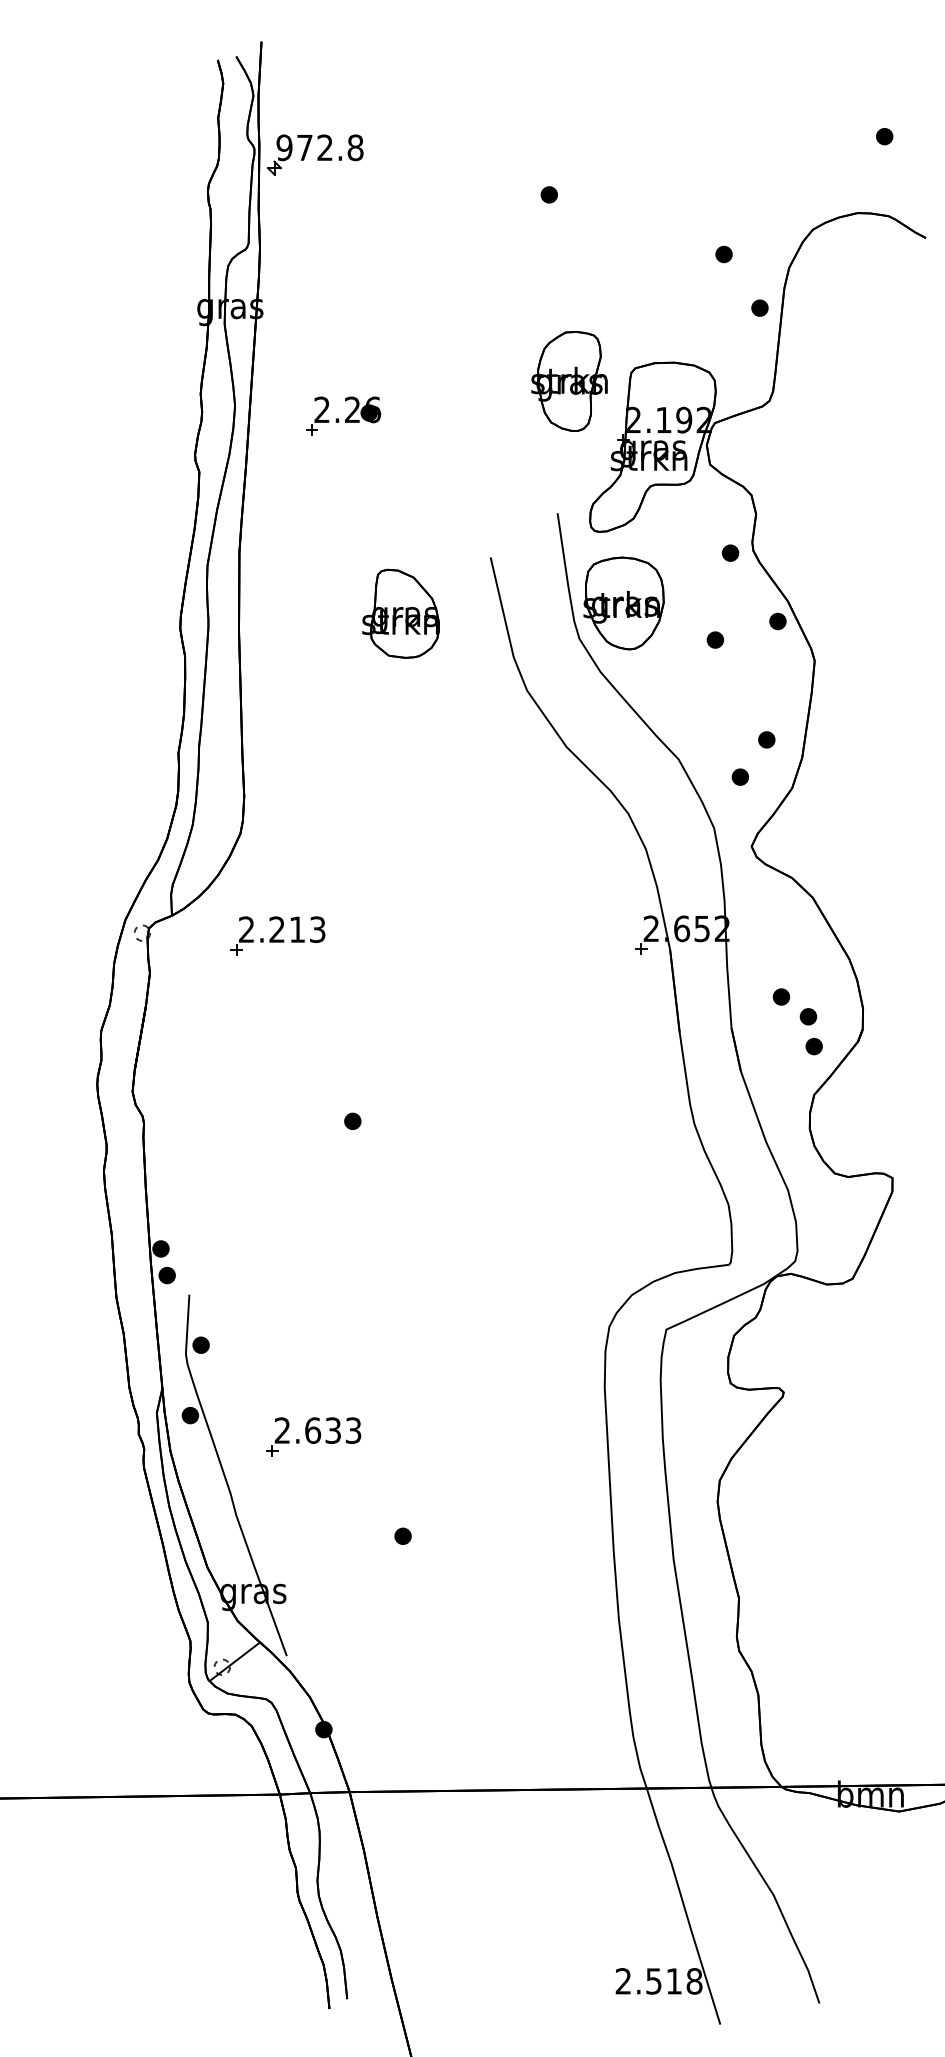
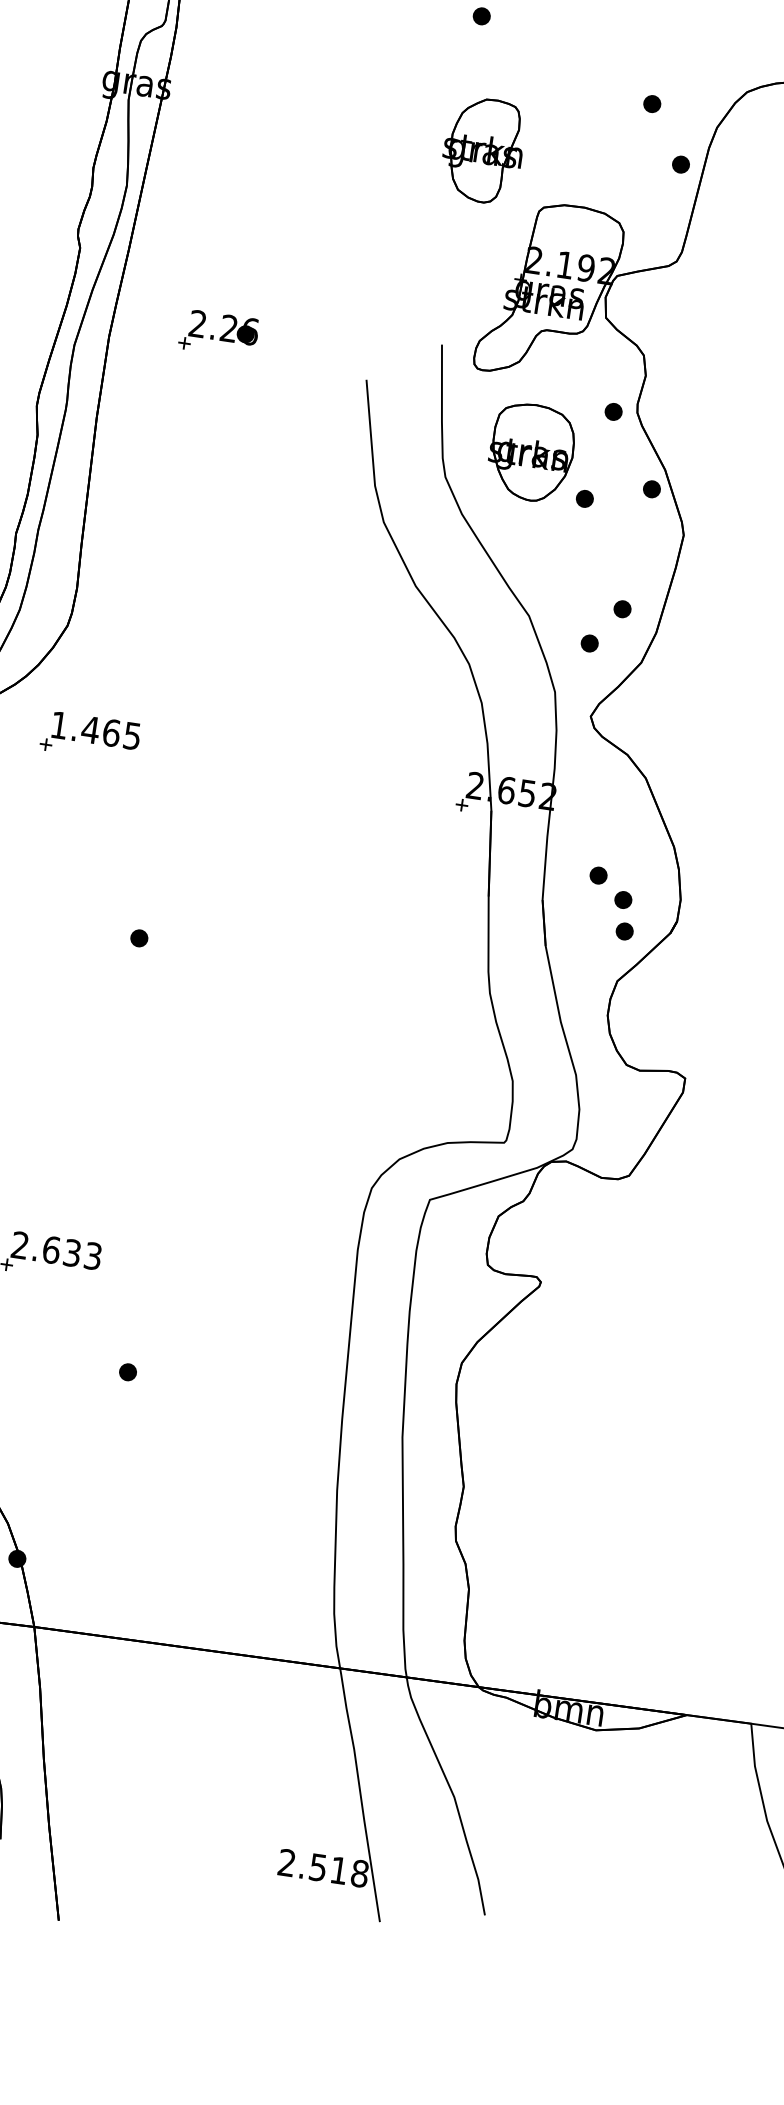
part: (569, 381) -> (483, 150), moved
part: (343, 415) -> (218, 332), moved
part: (623, 603) -> (530, 452), moved
part: (400, 613) -> (265, 423), removed
text: (282, 929) -> (96, 730), 2.213 -> 1.465

